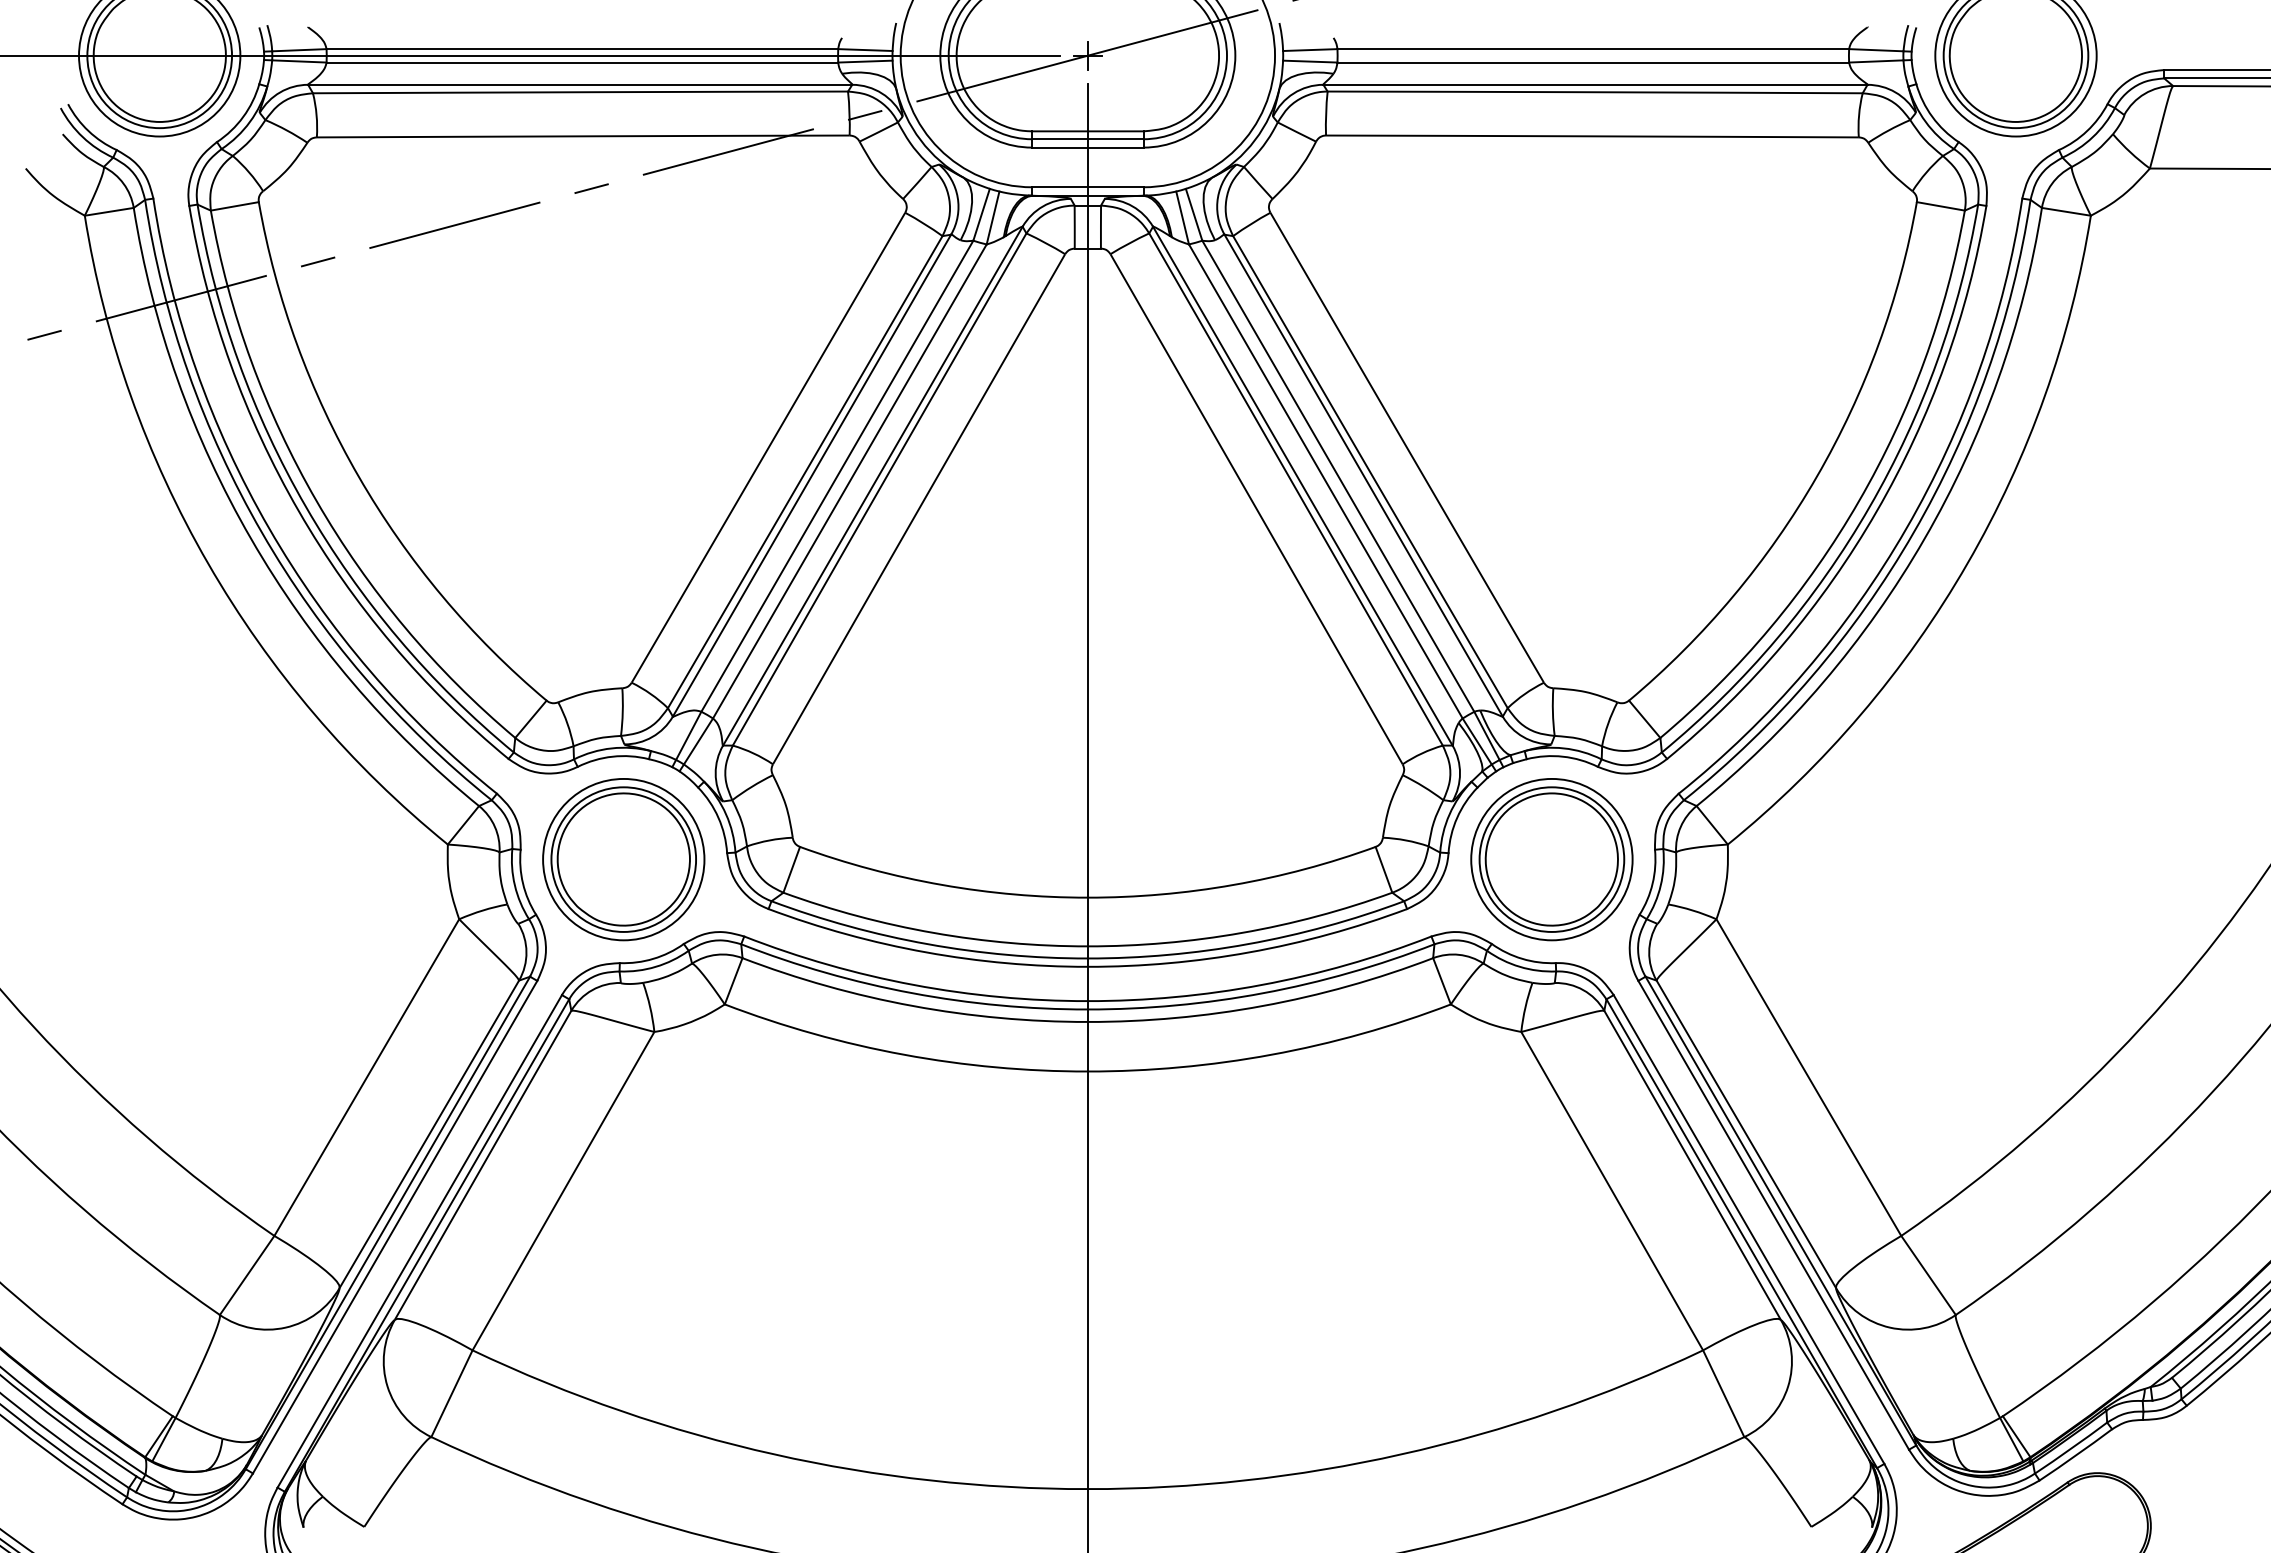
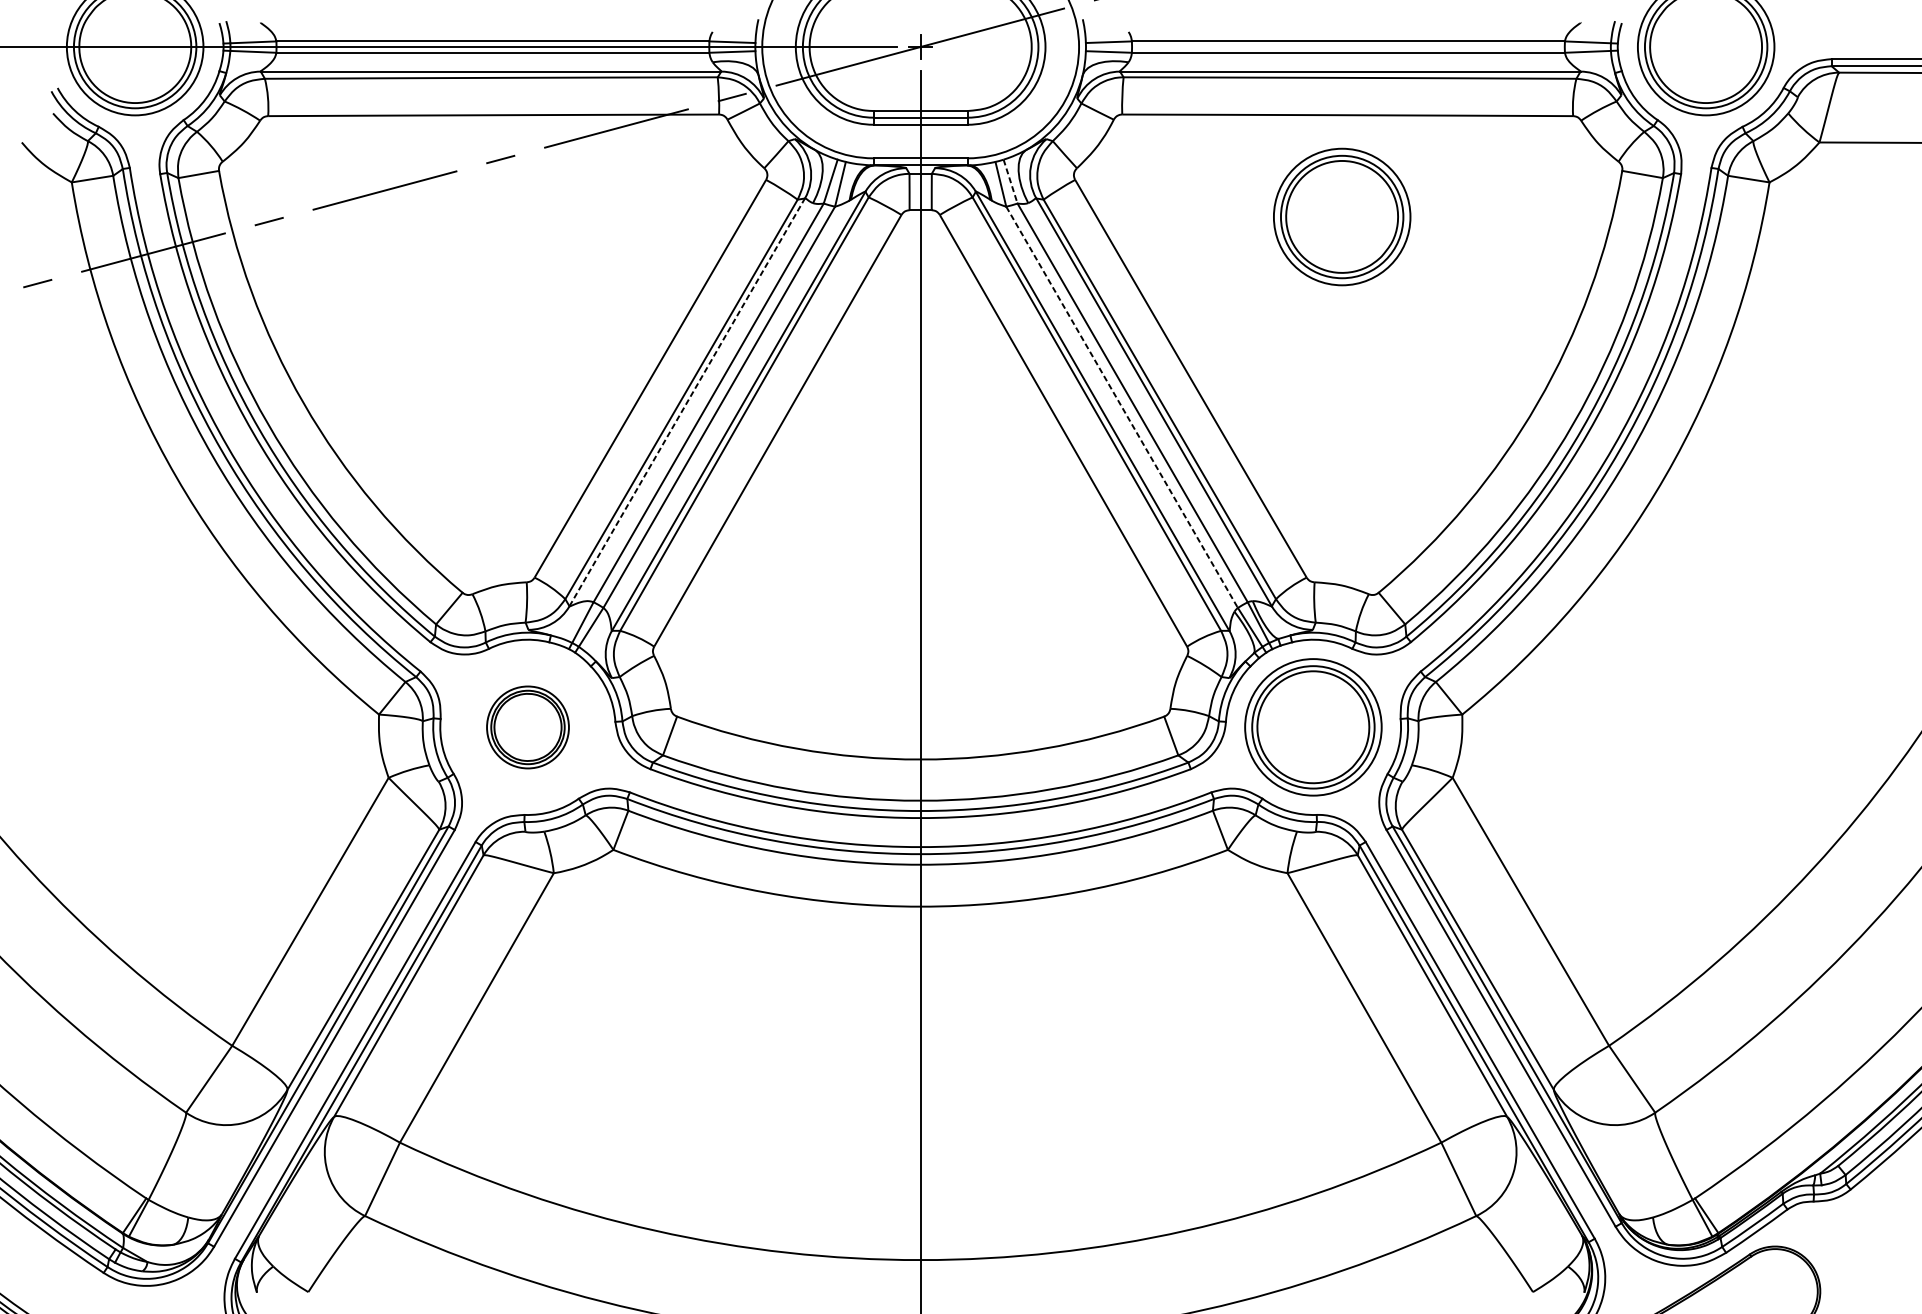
line: (1194, 215) -> (1010, 182), solid -> dashed
part: (1585, 256) -> (1341, 216), added
line: (812, 475) -> (687, 402), solid -> dashed
line: (1325, 481) -> (1121, 407), solid -> dashed
part: (623, 859) -> (527, 727), size x0.6

